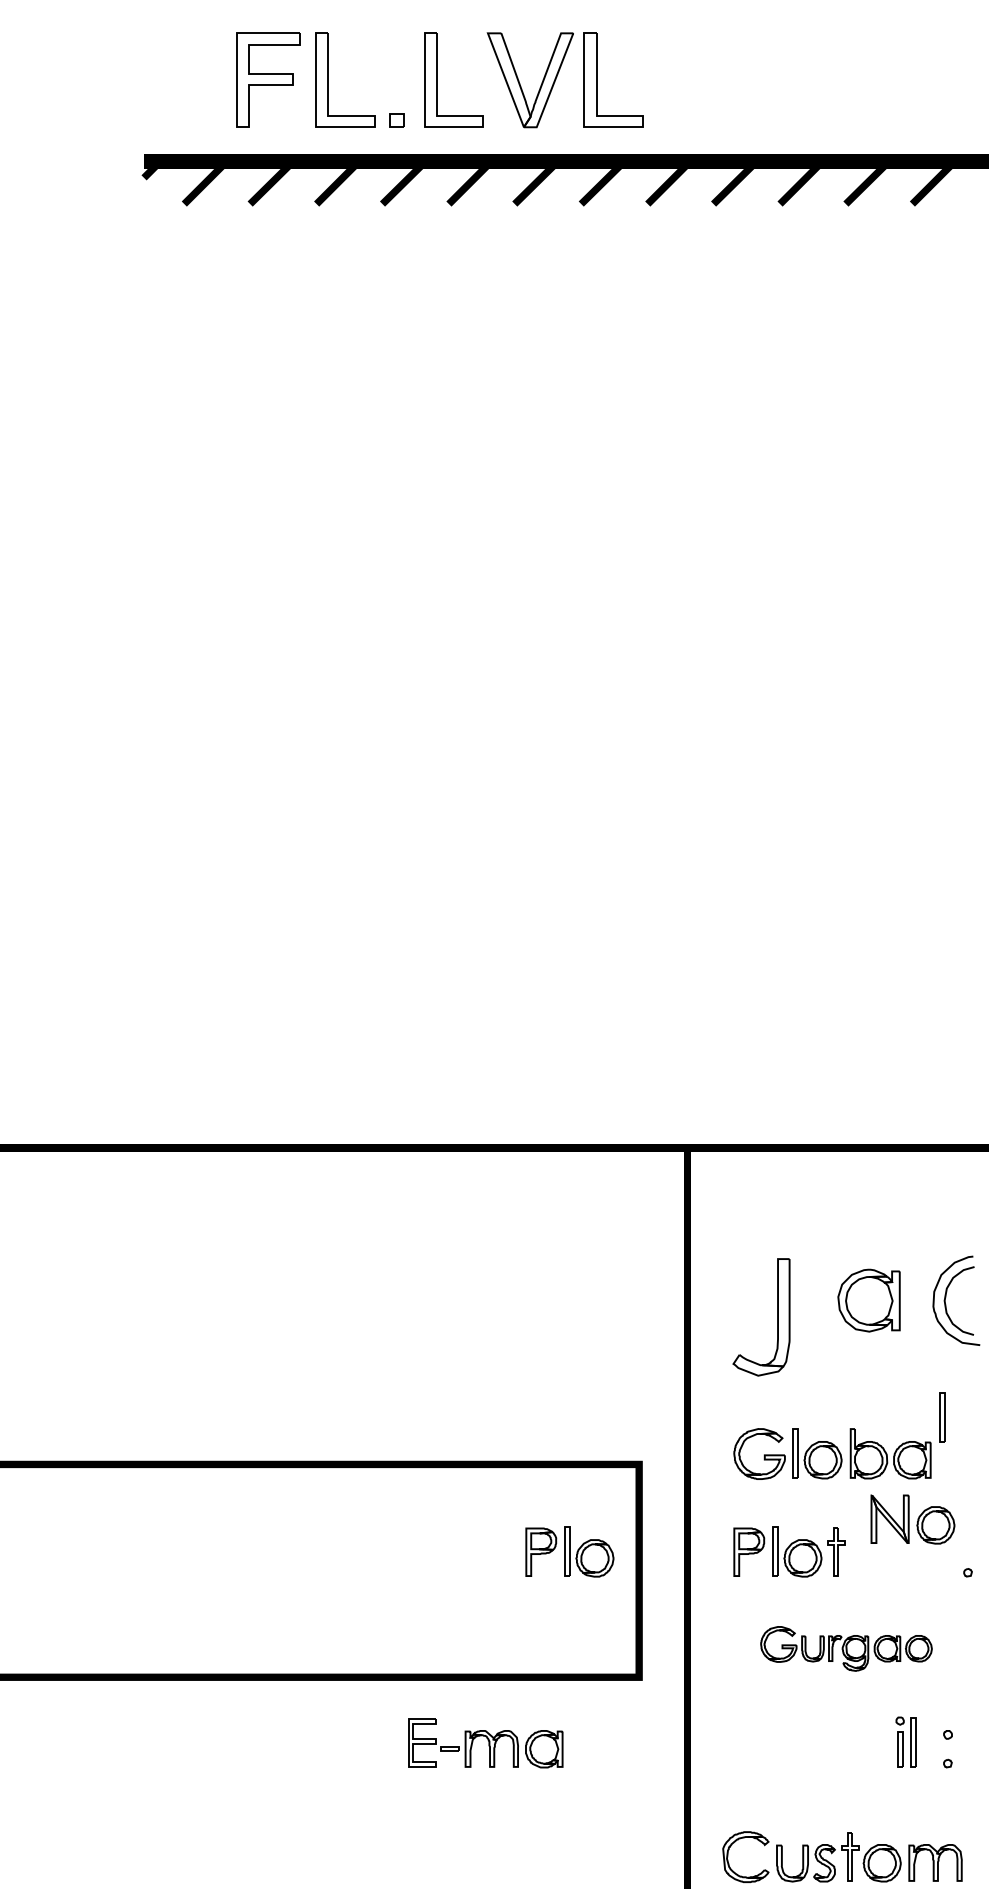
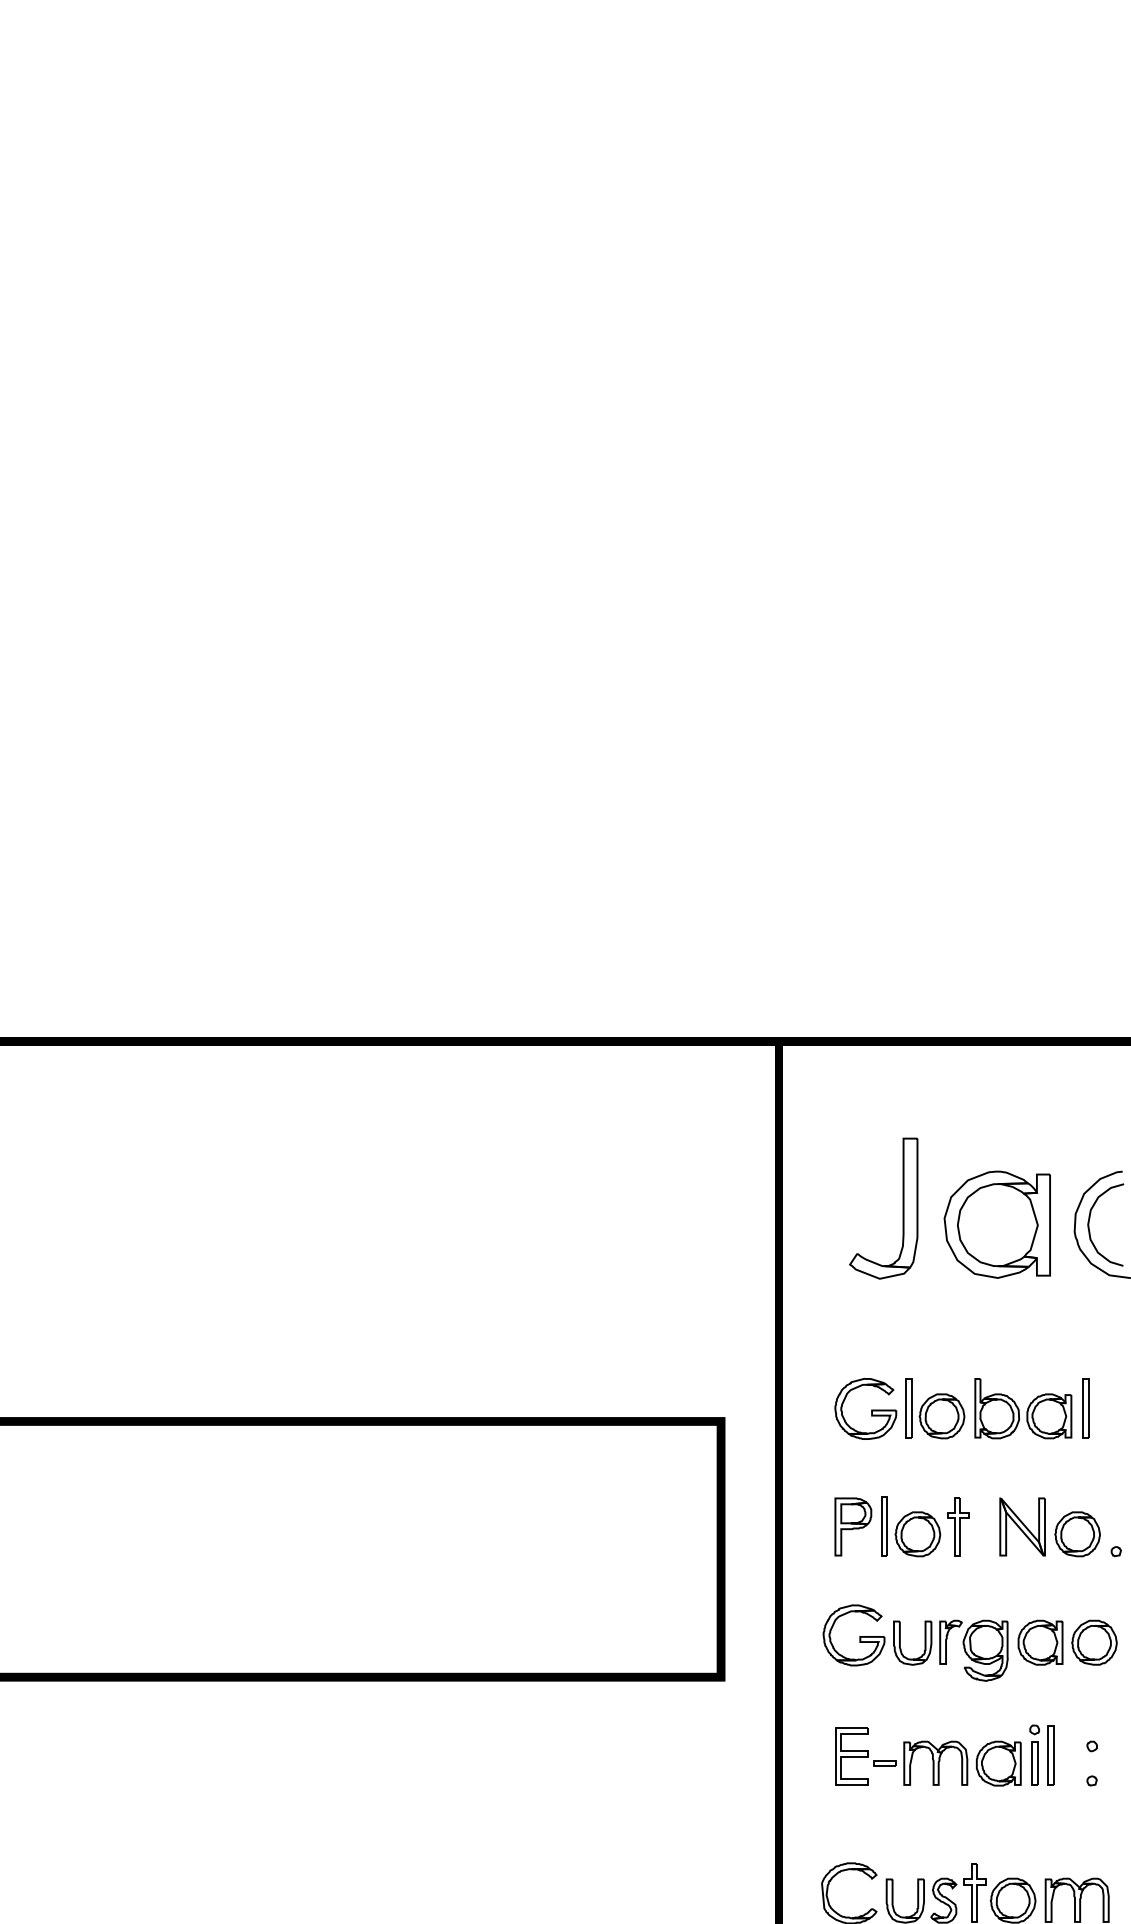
part: (868, 1300) -> (996, 1224), size x1.43
part: (777, 1317) -> (902, 1208), moved
part: (942, 1417) -> (1085, 1408), moved
part: (912, 1519) -> (1049, 1527), moved
part: (569, 1551) -> (637, 1526), removed
part: (846, 1648) -> (970, 1642), size x1.43
part: (485, 1743) -> (928, 1756), moved

